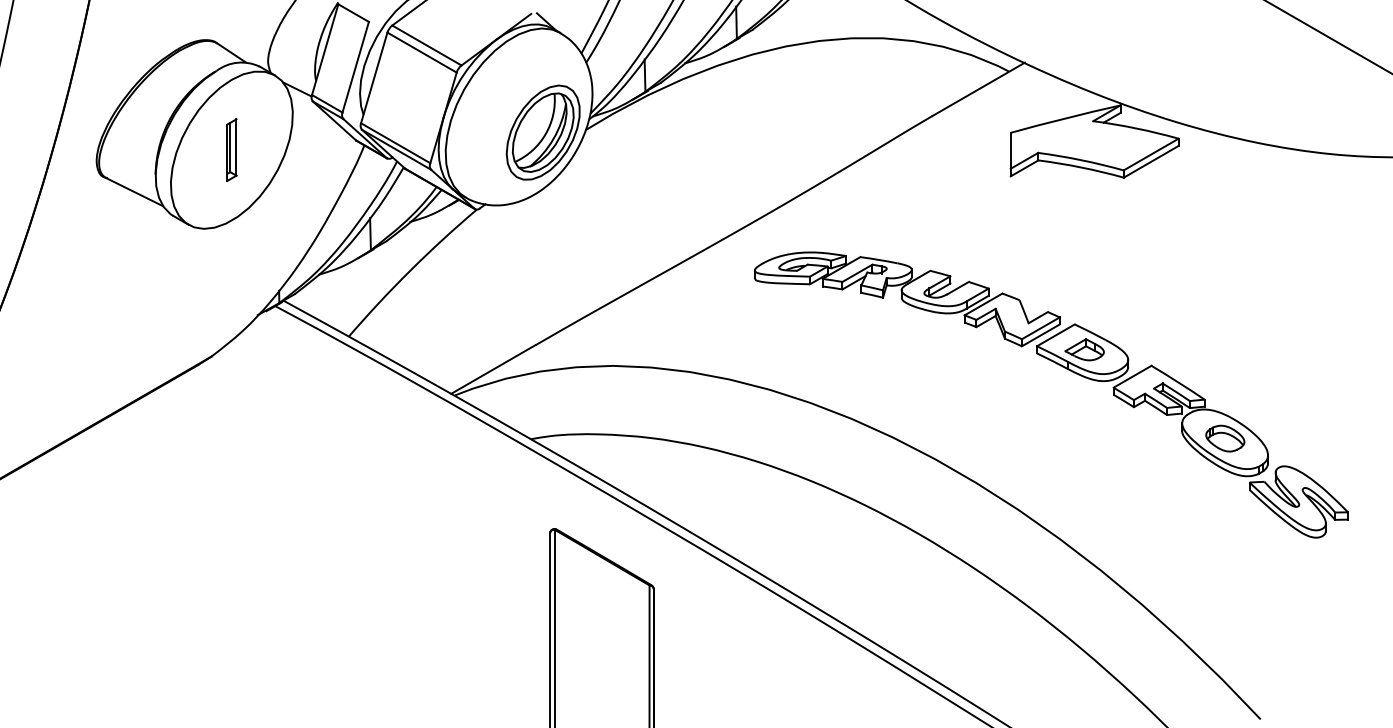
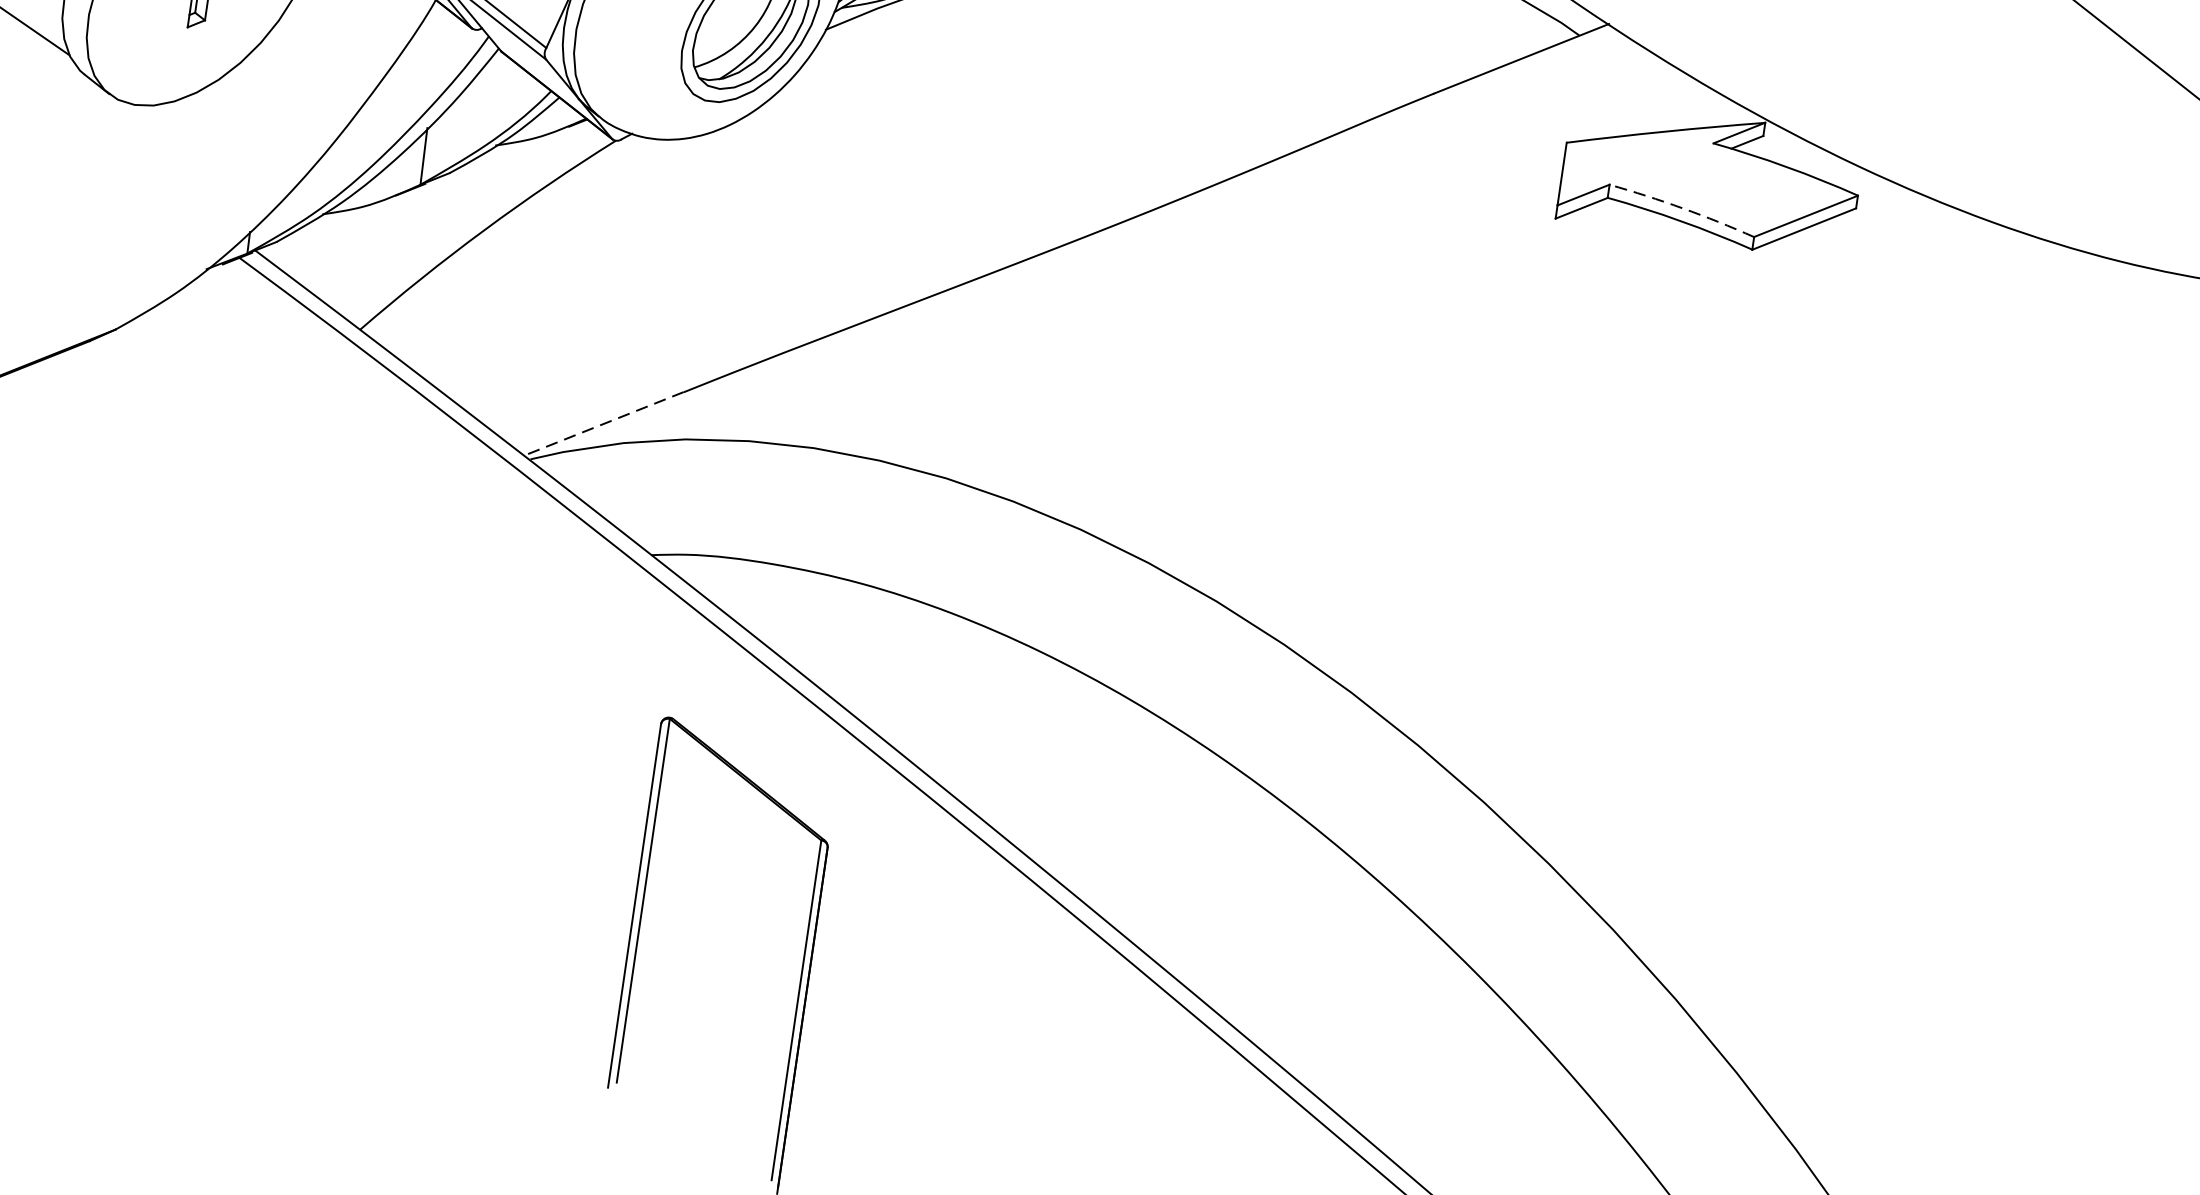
arc: (1081, 160) -> (1683, 208), solid -> dashed
part: (1064, 368) -> (1600, 567), removed
line: (493, 369) -> (604, 423), solid -> dashed

